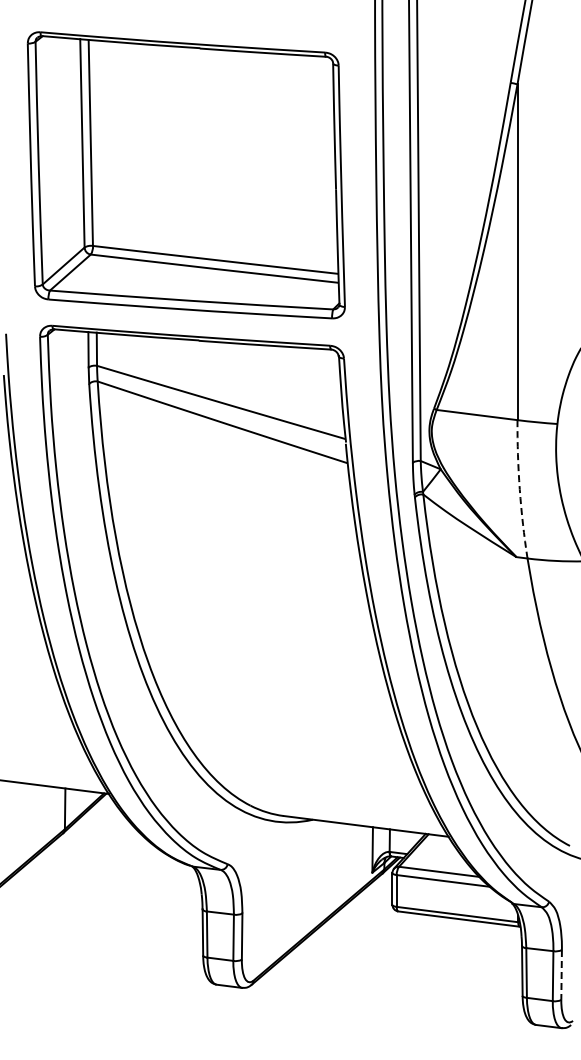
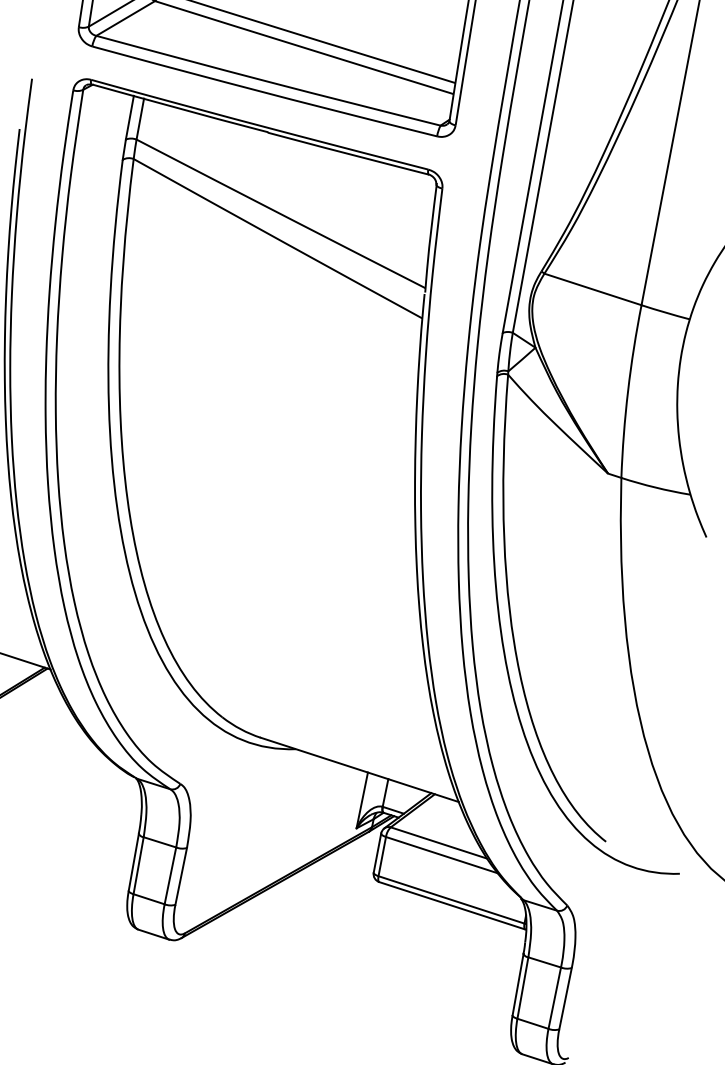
arc: (519, 489) -> (627, 391), dashed -> solid
line: (561, 974) -> (565, 998), dashed -> solid

